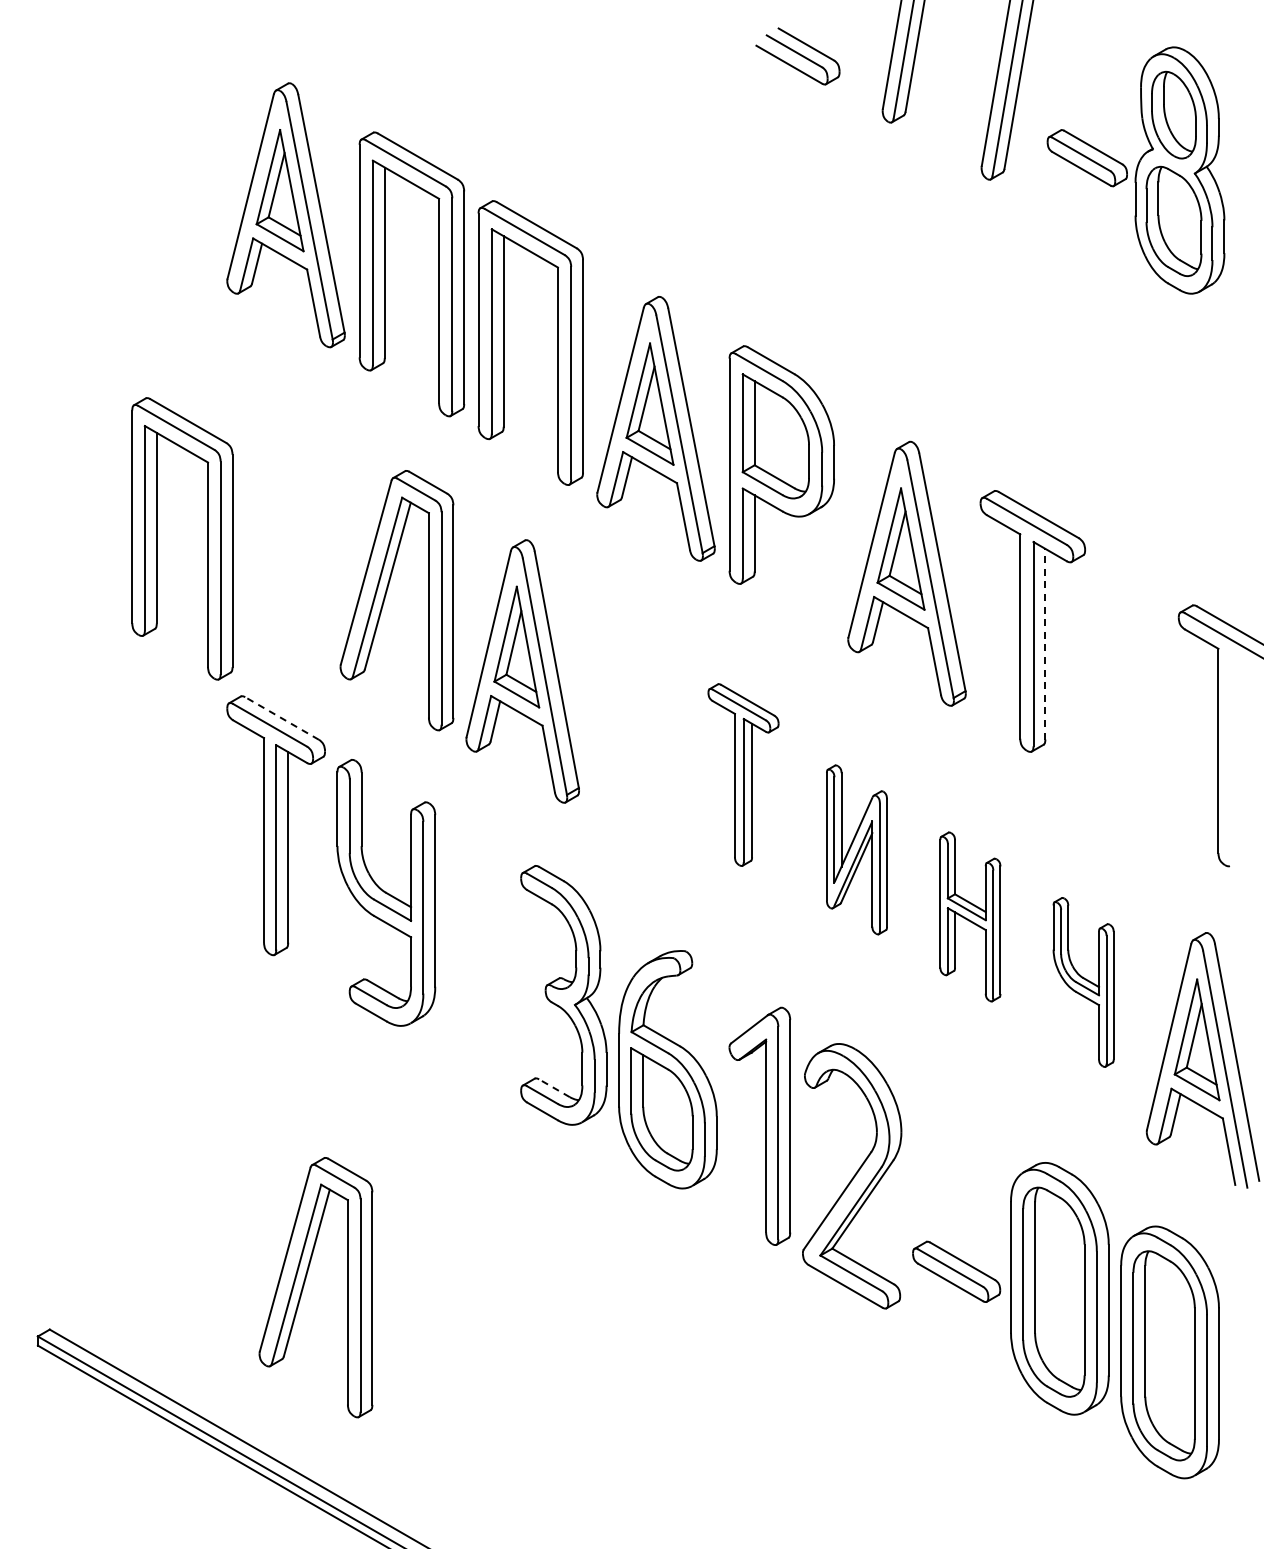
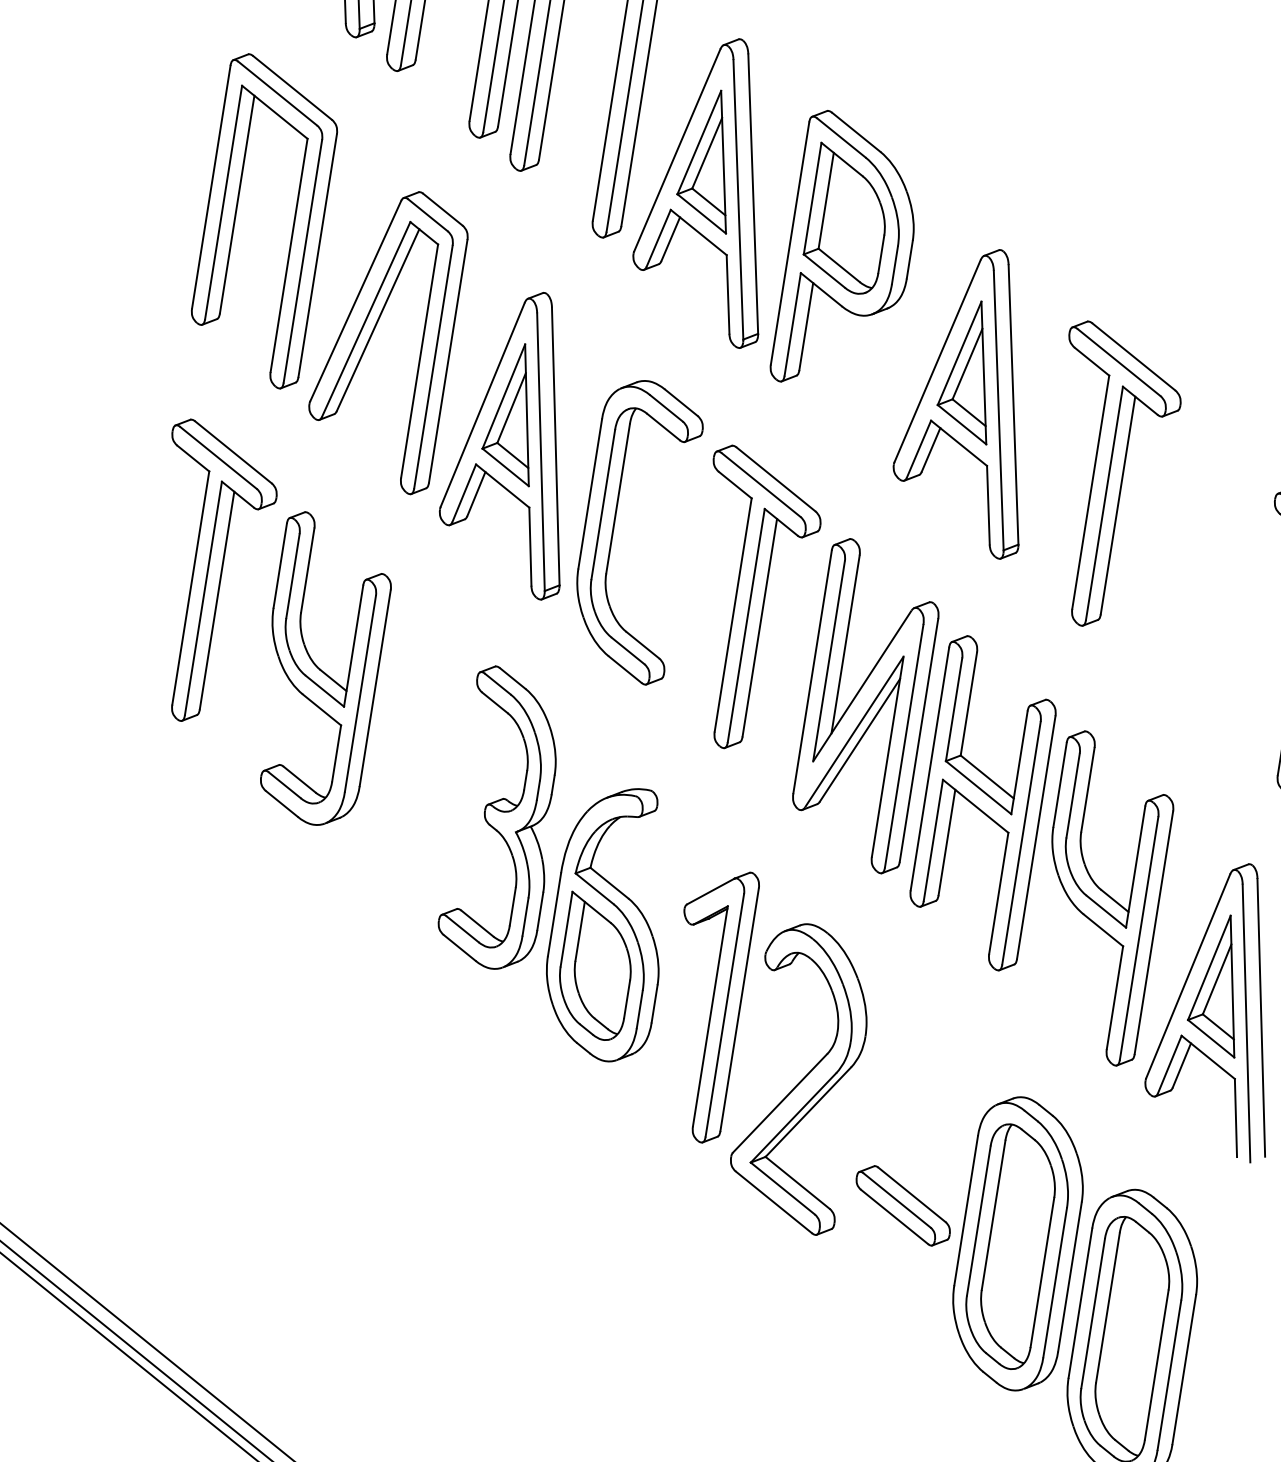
part: (157, 538) -> (236, 216), moved
line: (1045, 643) -> (1118, 504), dashed -> solid
line: (282, 718) -> (233, 452), dashed -> solid
part: (617, 731) -> (613, 527), added
part: (743, 774) -> (749, 599), size x1.43
part: (856, 849) -> (865, 705), size x1.67
part: (970, 916) -> (983, 802), size x1.67
part: (1083, 982) -> (1100, 898), size x1.67
line: (554, 1088) -> (477, 923), dashed -> solid
part: (304, 1286) -> (156, 1104), removed

